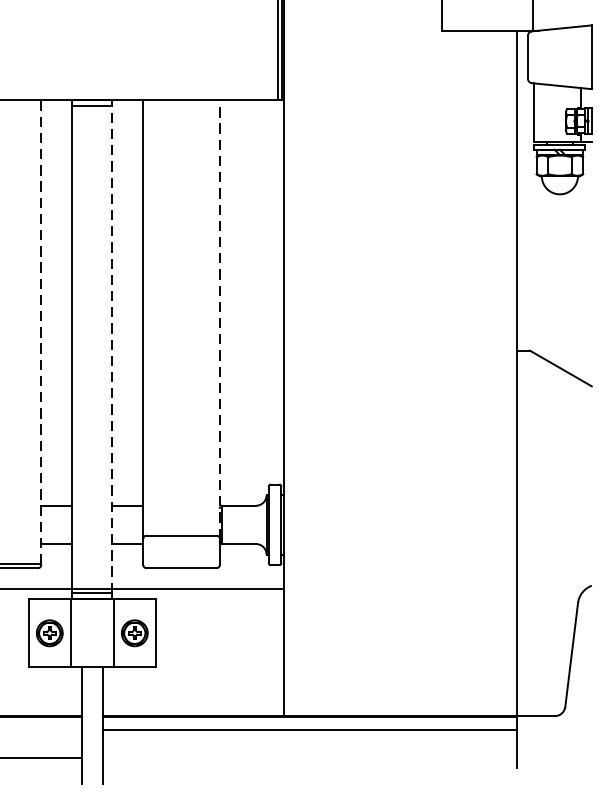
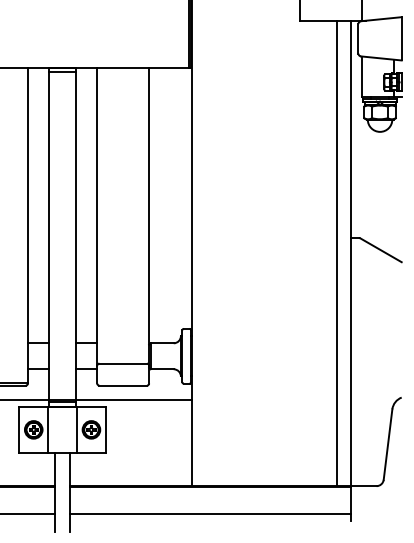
line: (220, 318) -> (149, 216), dashed -> solid
line: (40, 332) -> (27, 225), dashed -> solid
line: (112, 348) -> (76, 236), dashed -> solid
line: (495, 373) -> (336, 253), added
line: (310, 729) -> (210, 514), moved

